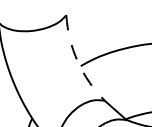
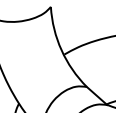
arc: (77, 61) -> (61, 50), dashed -> solid

